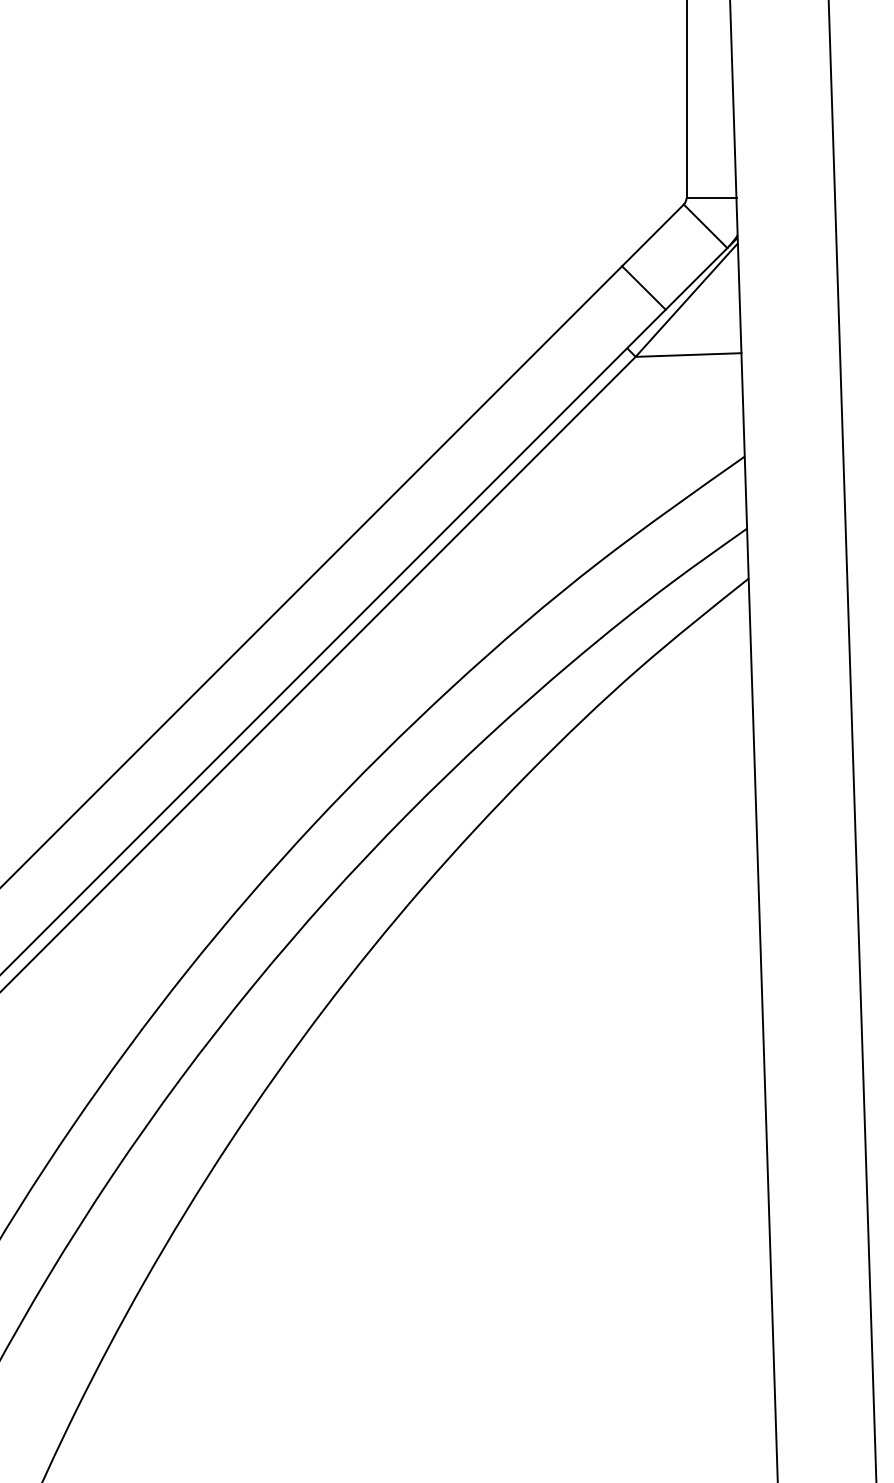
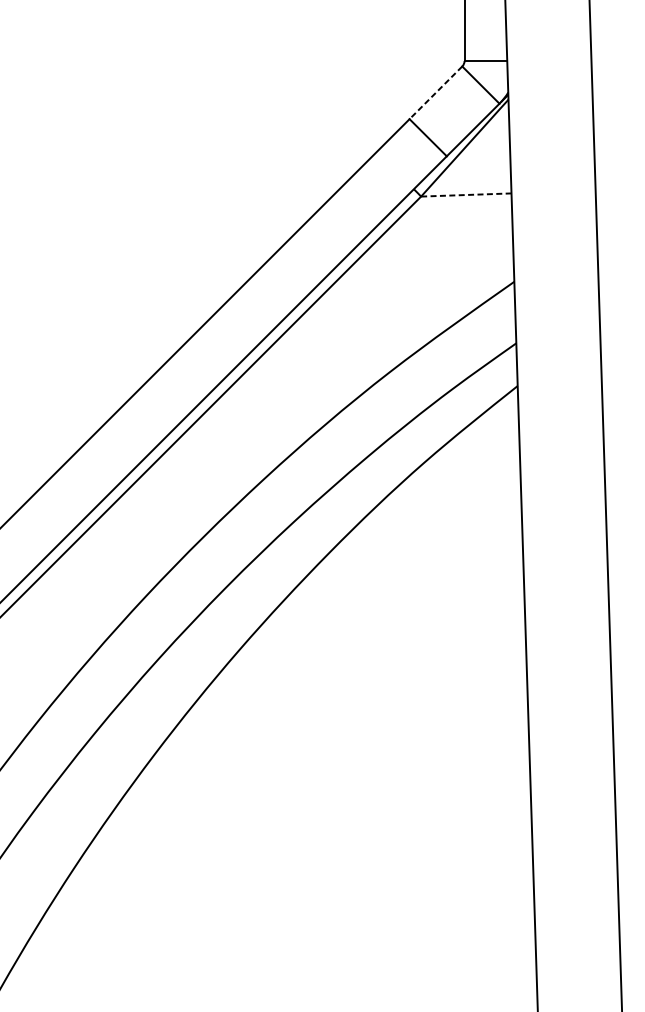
line: (652, 235) -> (435, 92), solid -> dashed
line: (688, 355) -> (466, 195), solid -> dashed

